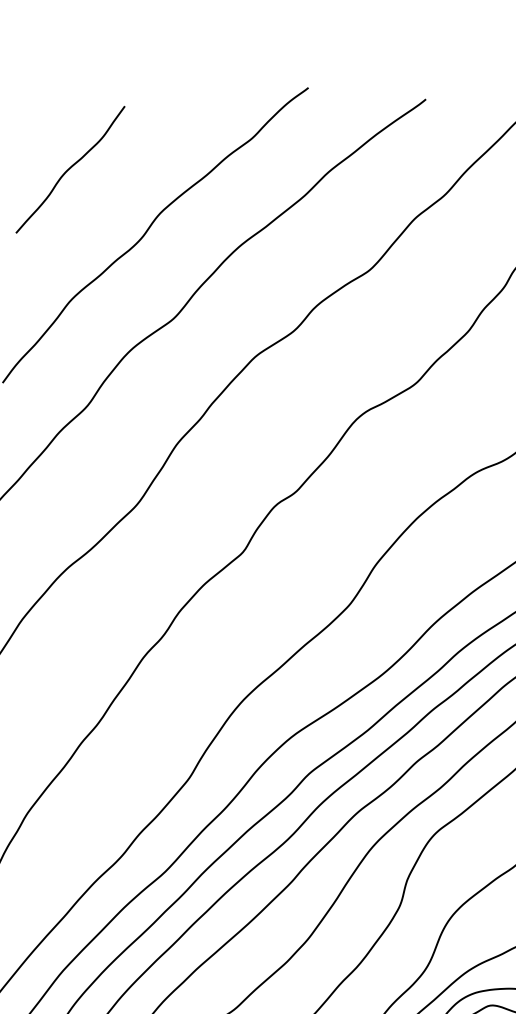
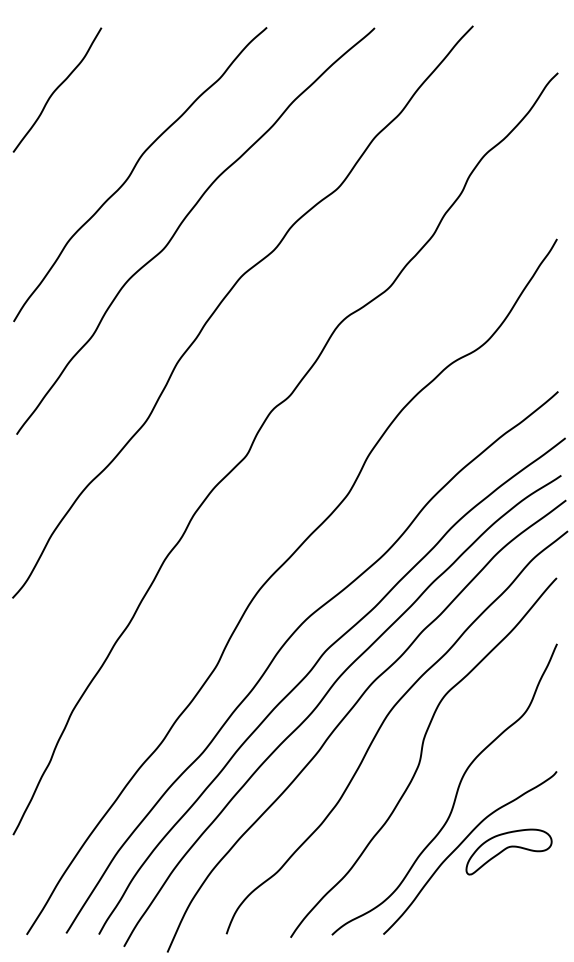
curve: (70, 169) -> (57, 89), moved

